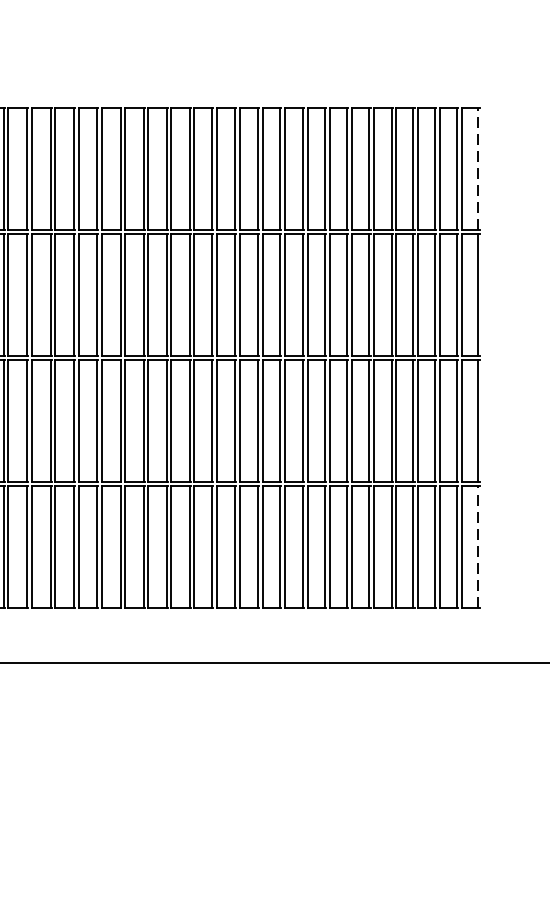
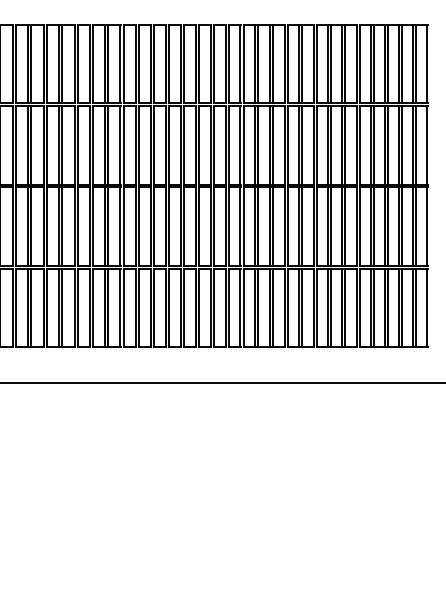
line: (477, 168) -> (426, 63), dashed -> solid
line: (477, 546) -> (426, 307), dashed -> solid

